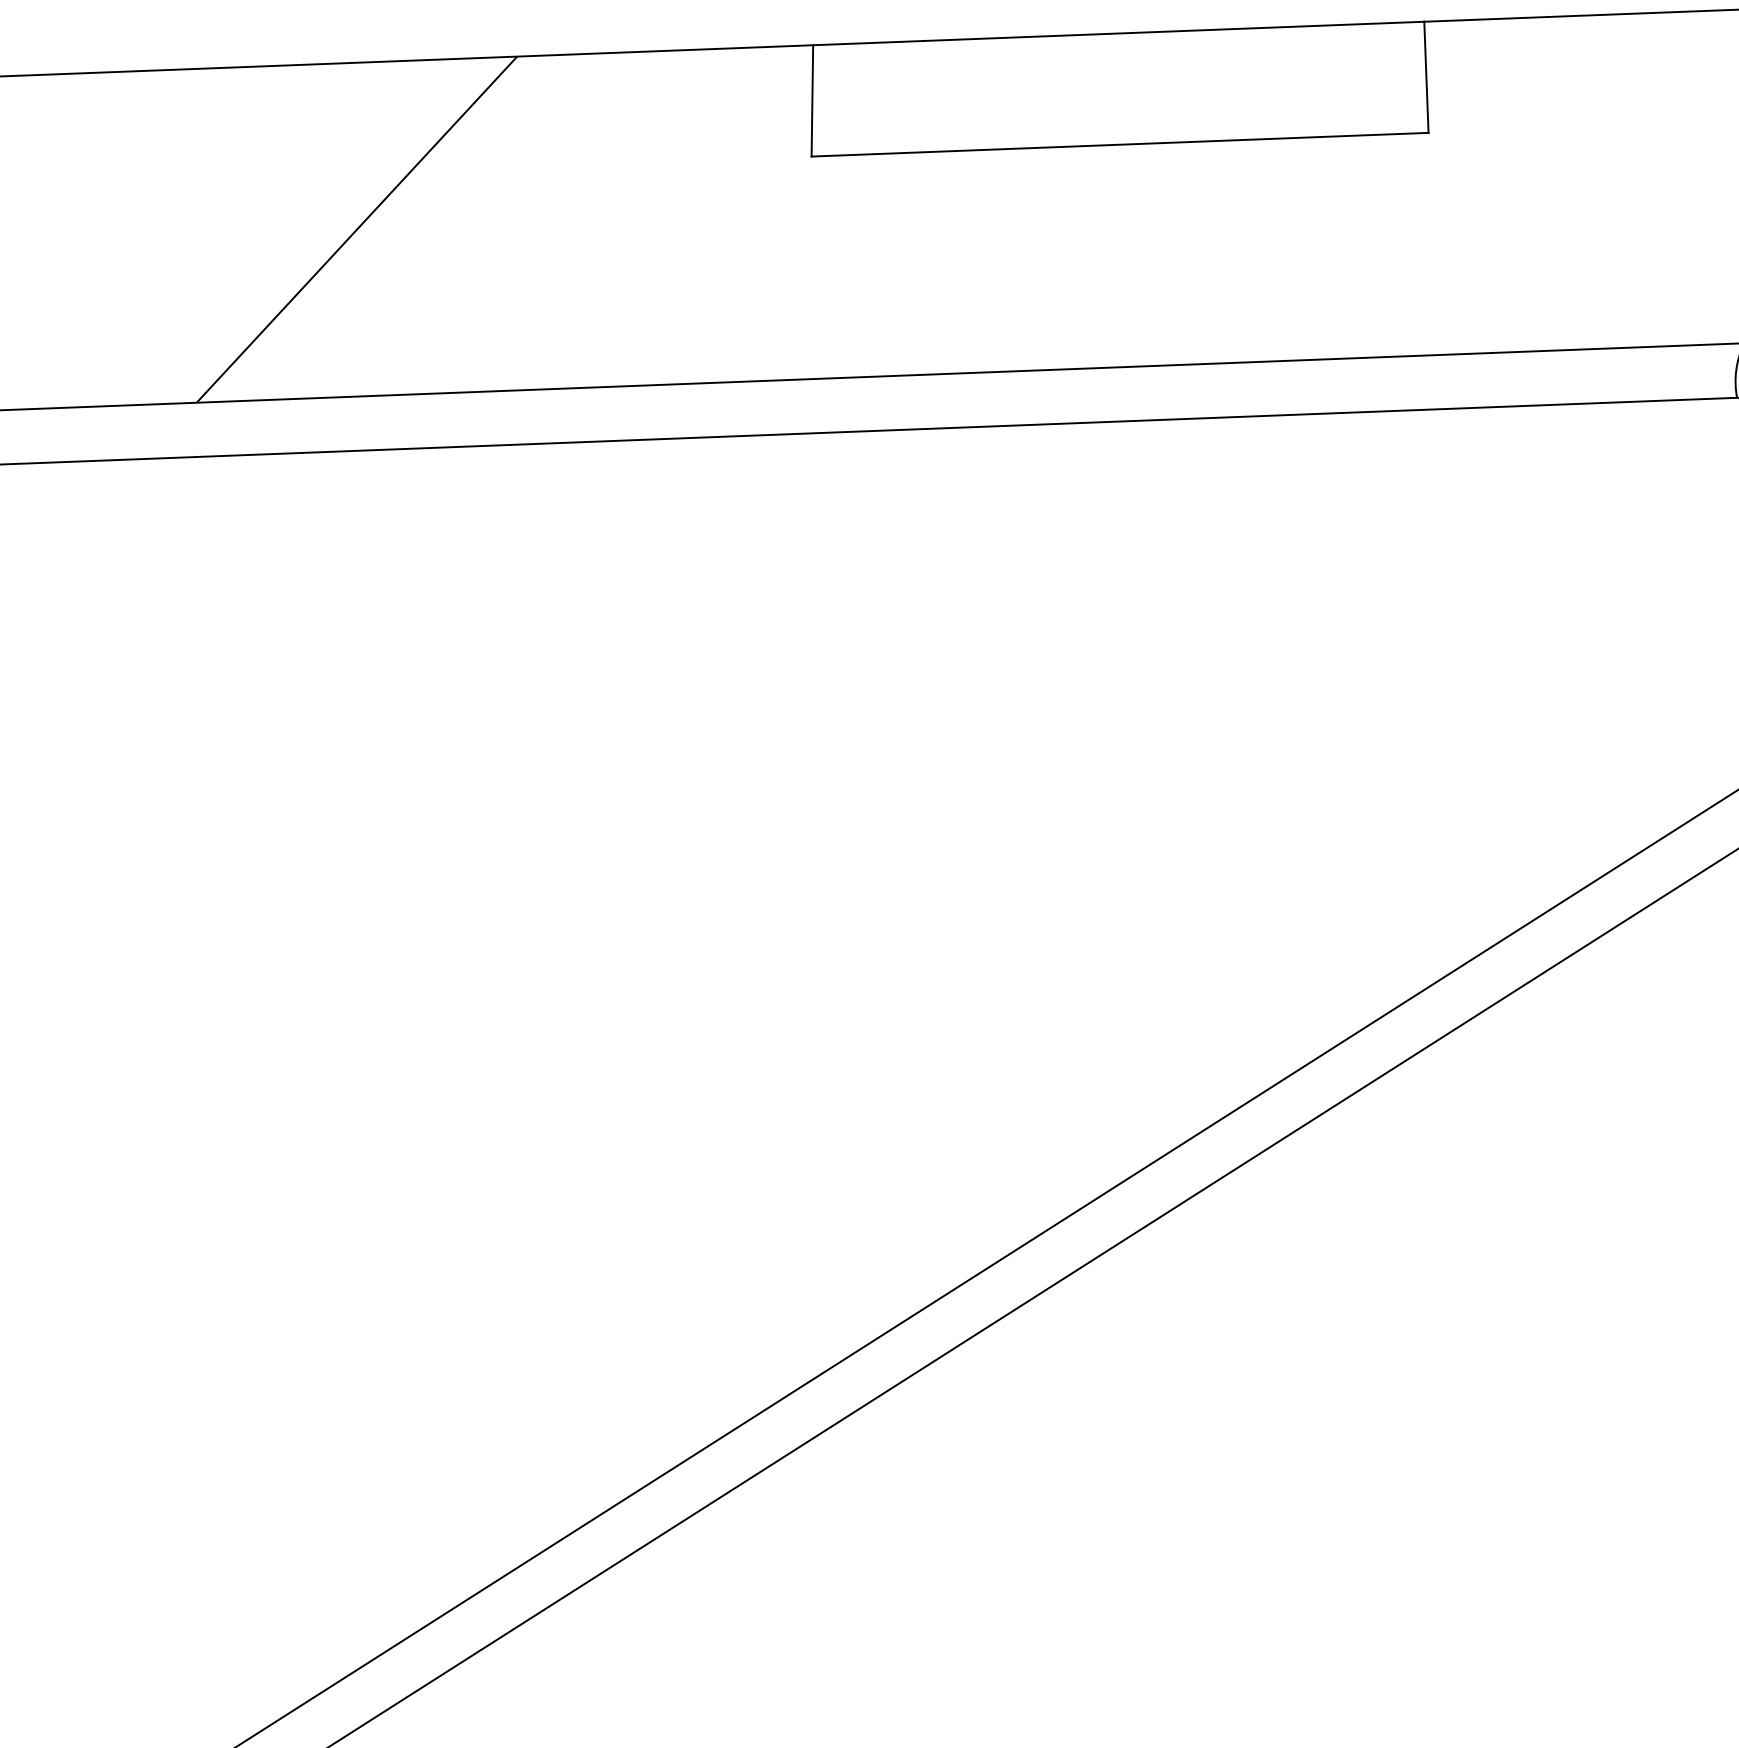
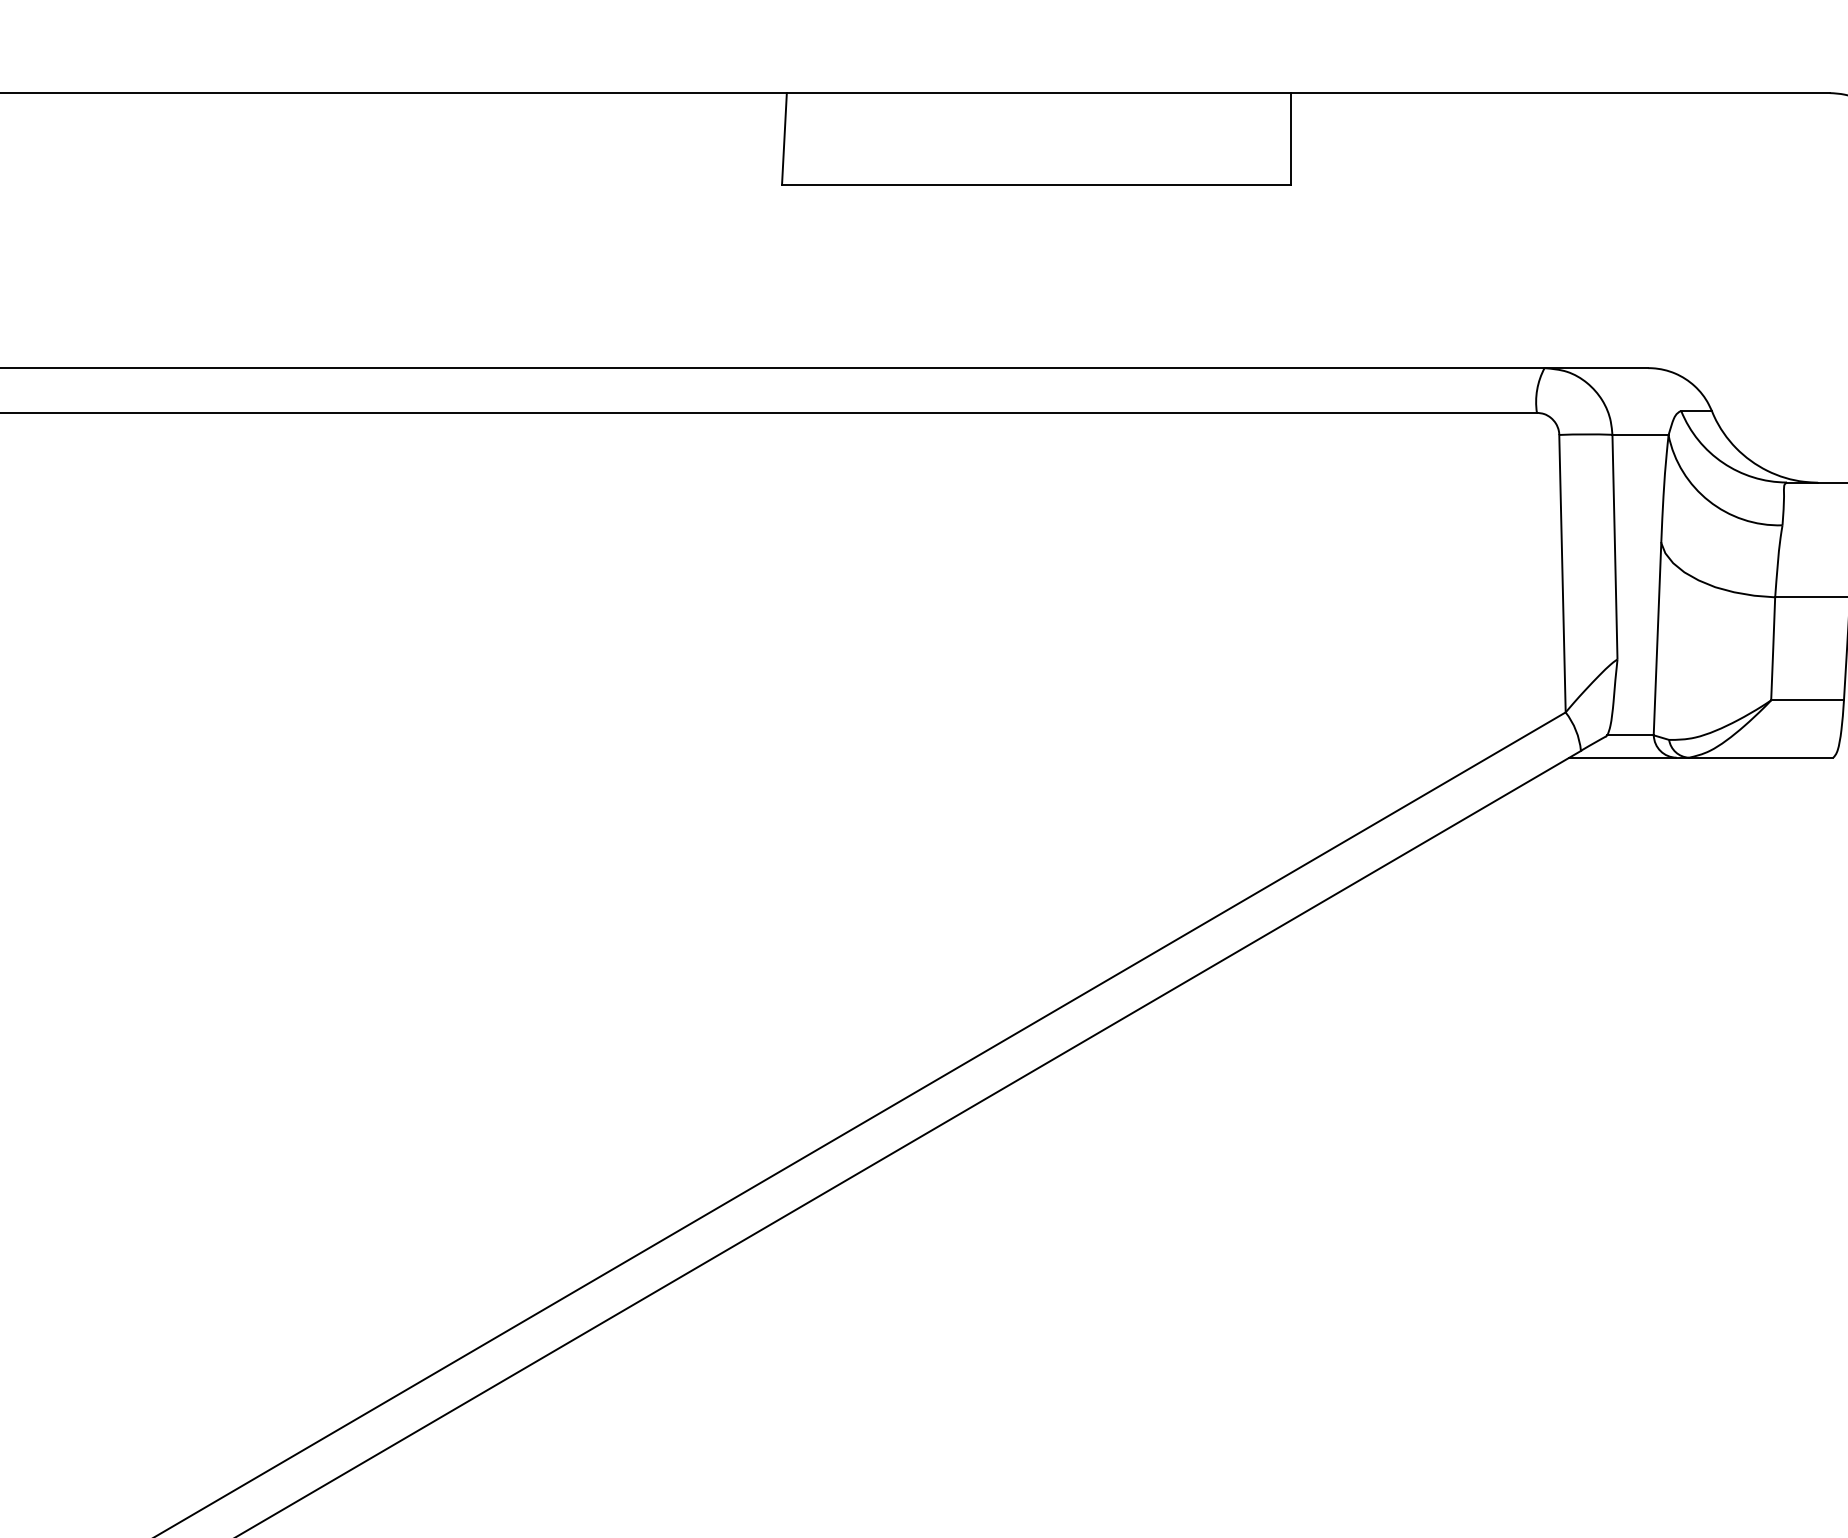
hatch: (356, 229) -> (404, 230), removed

